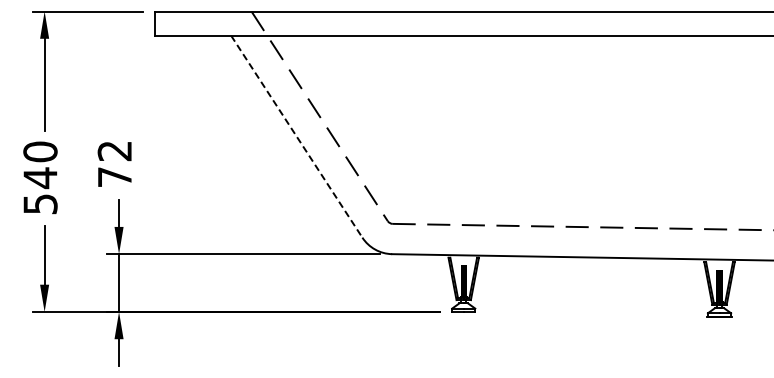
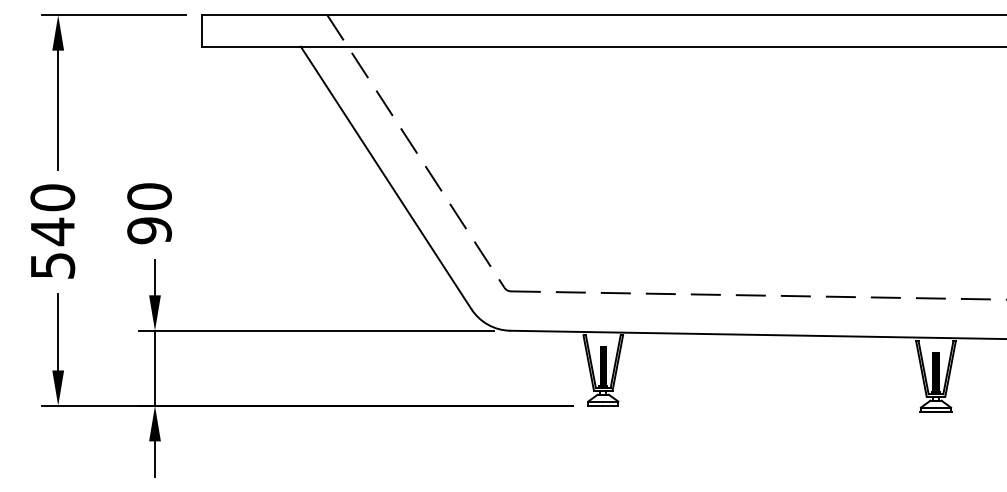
line: (297, 137) -> (387, 179), dashed -> solid
text: (114, 163) -> (149, 212), 72 -> 90

